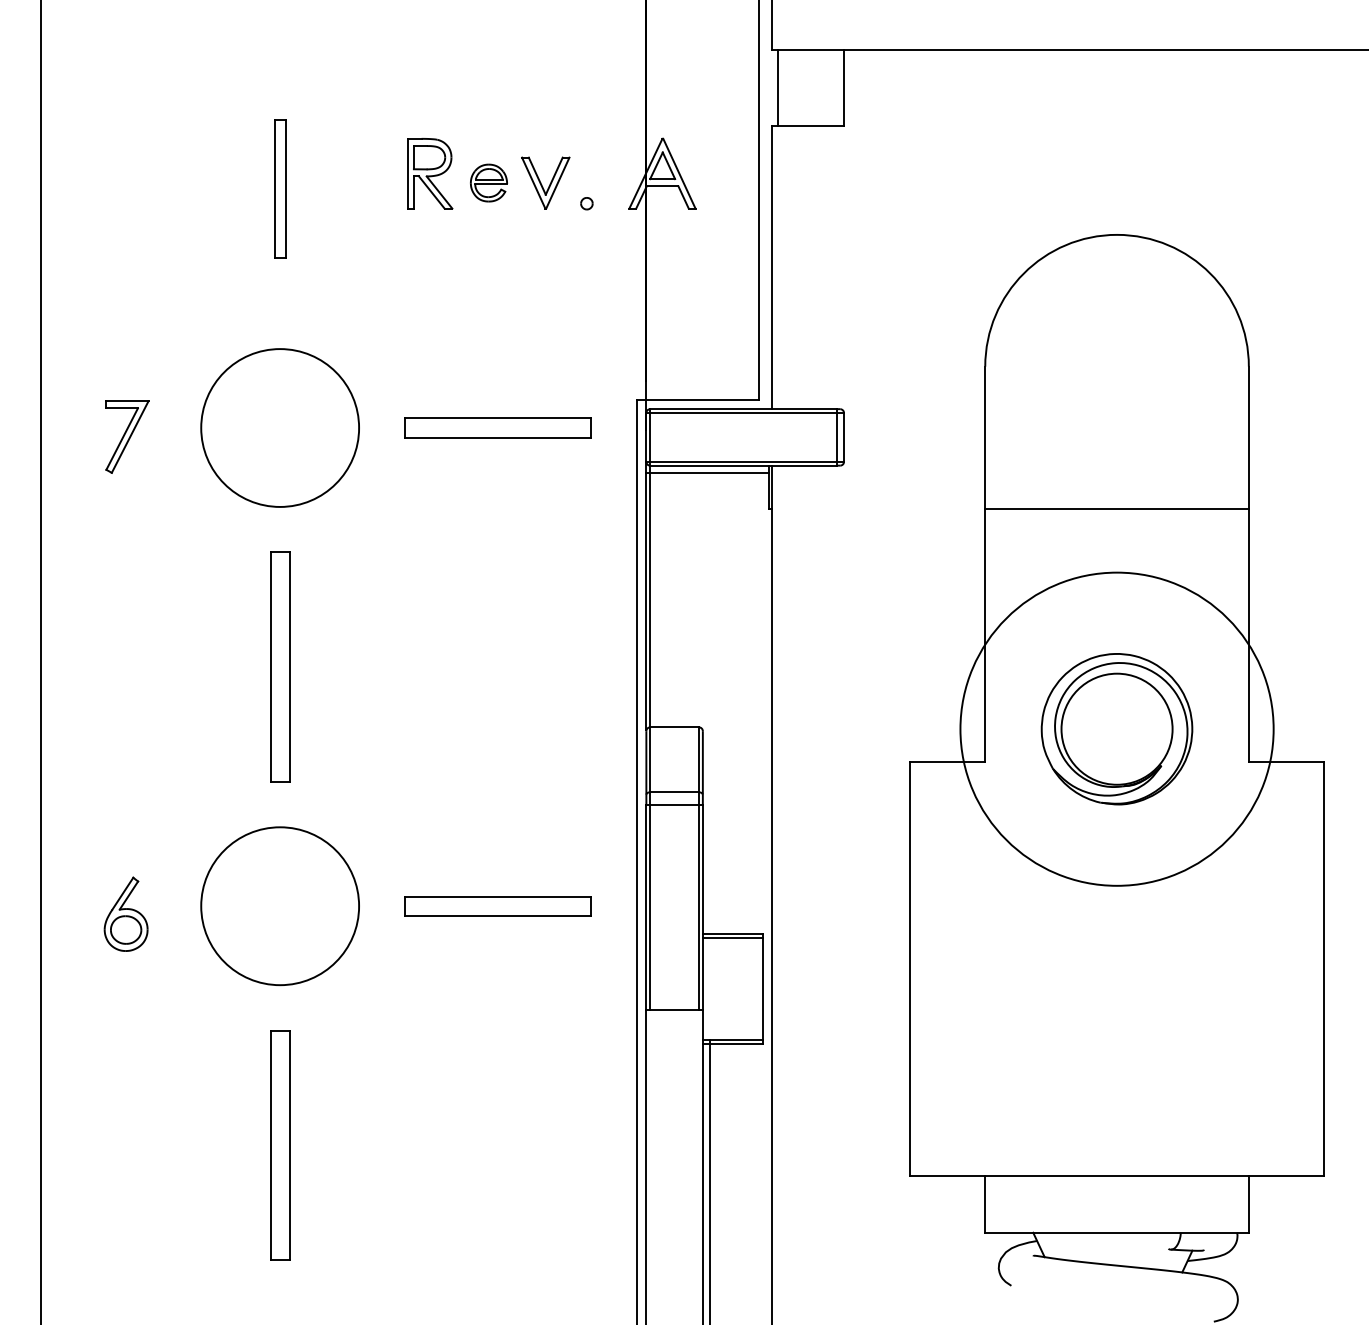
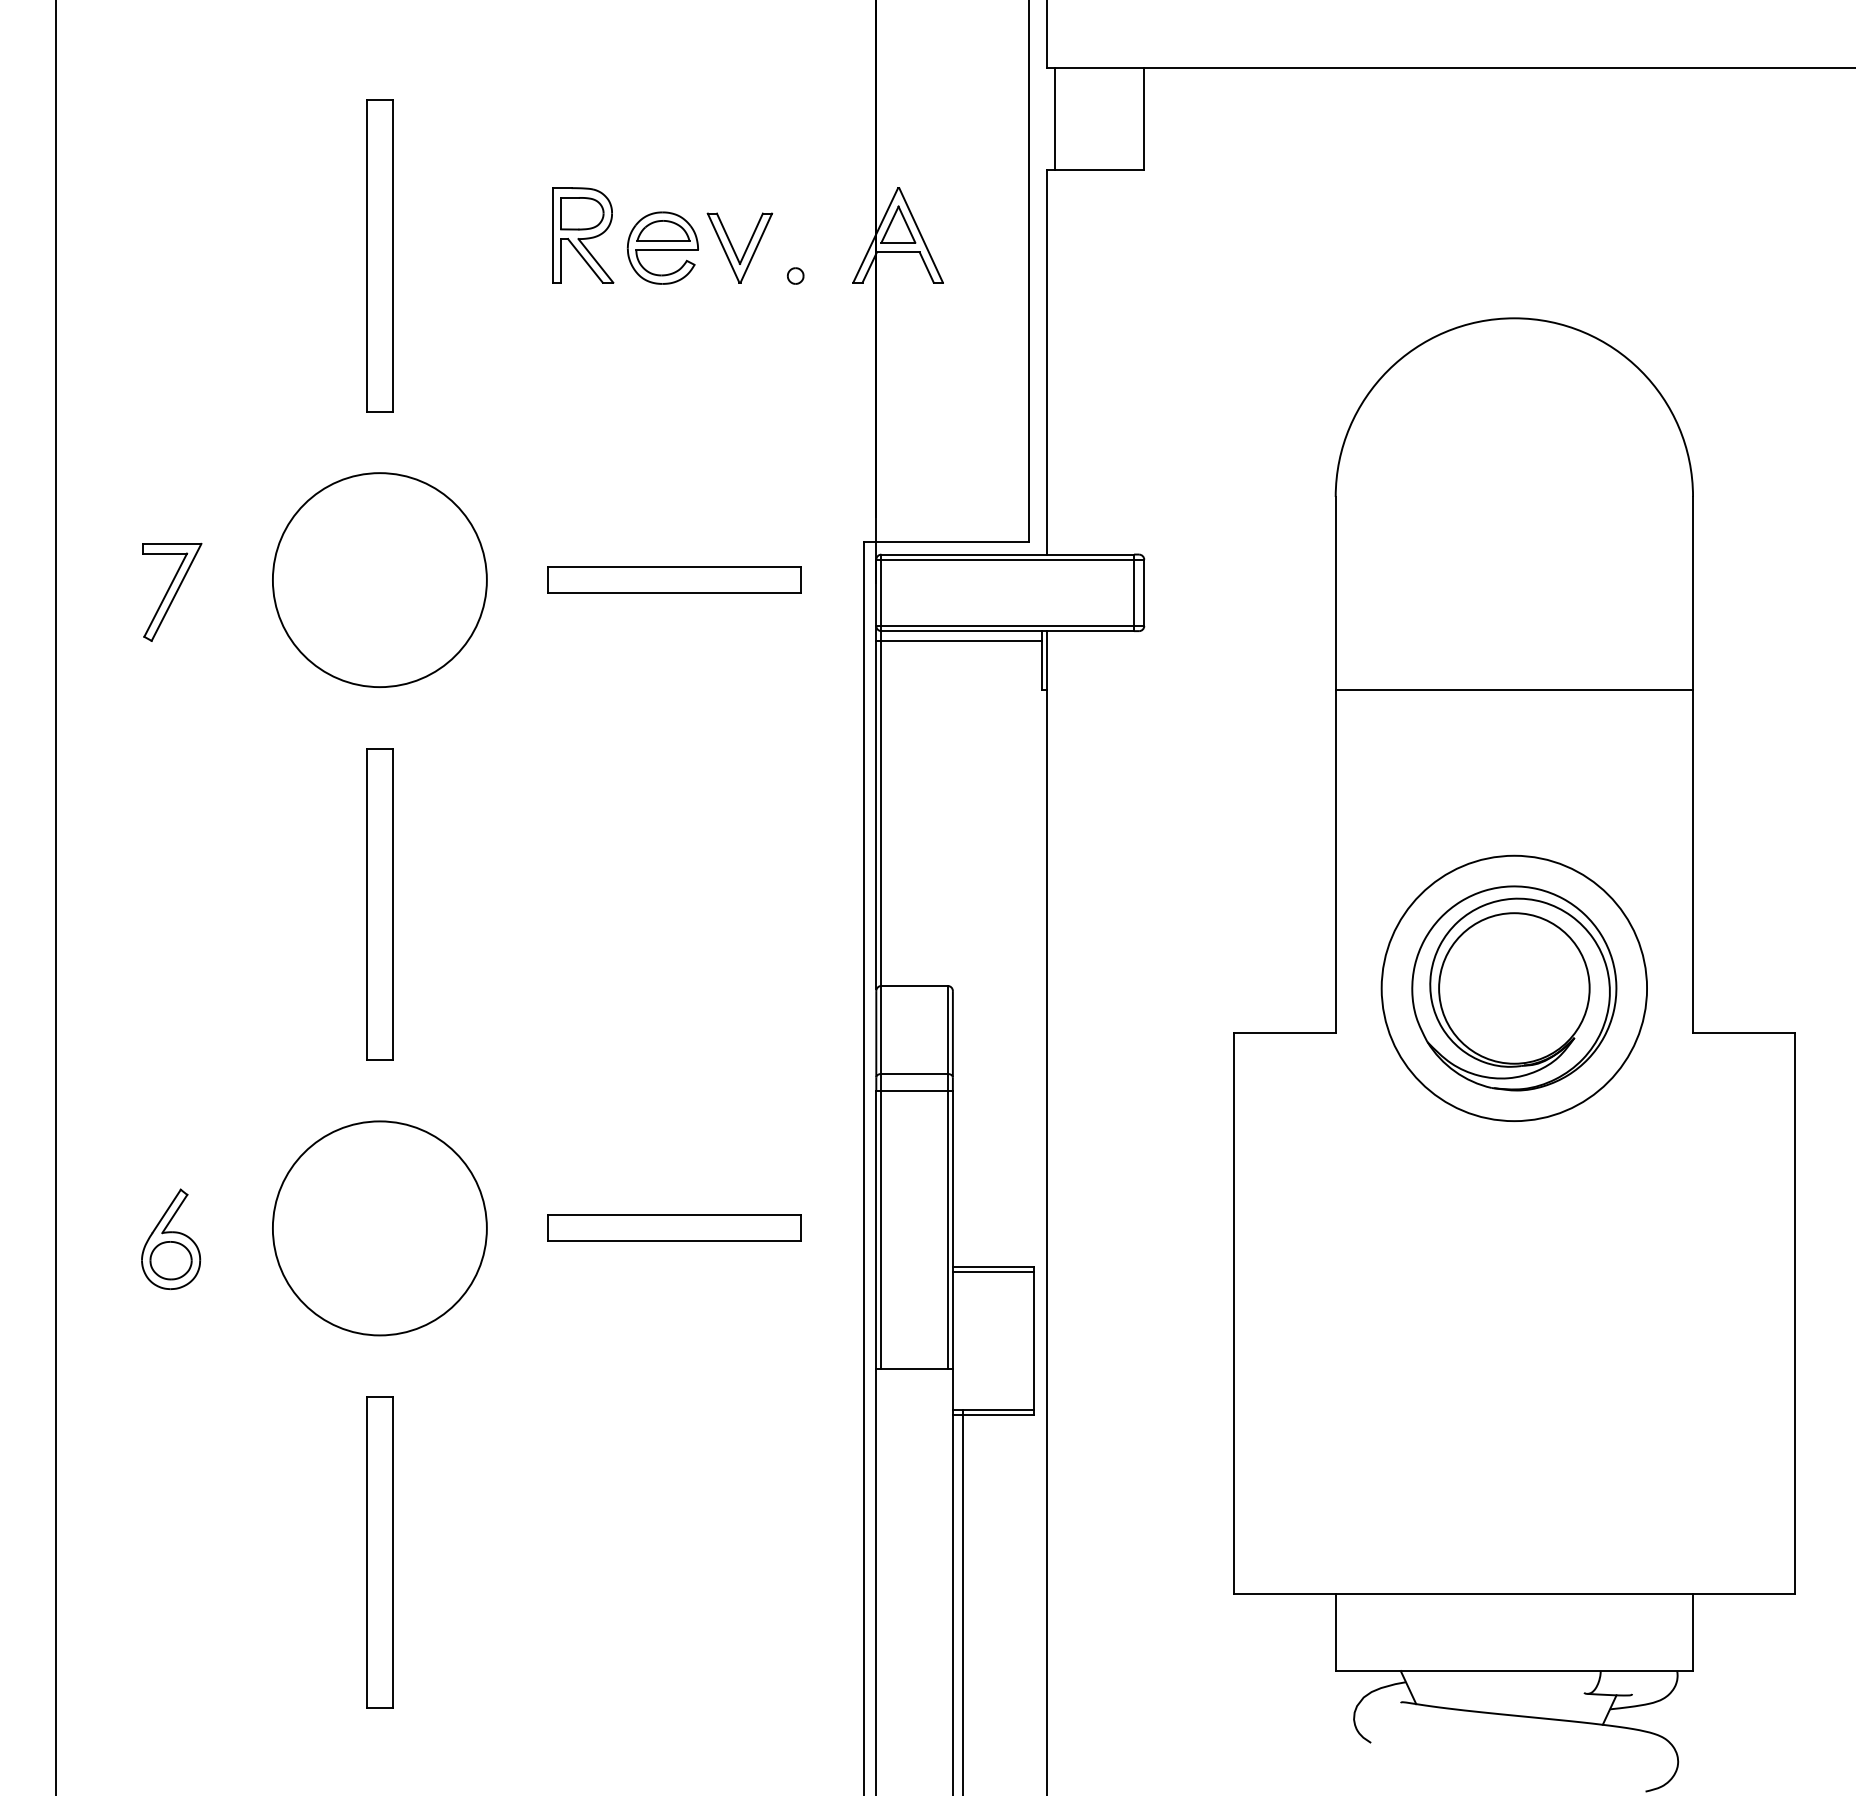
part: (488, 182) -> (662, 247), size x1.43
part: (280, 188) -> (380, 255), size x1.67
circle: (1116, 729) -> (1513, 988), size x0.62

